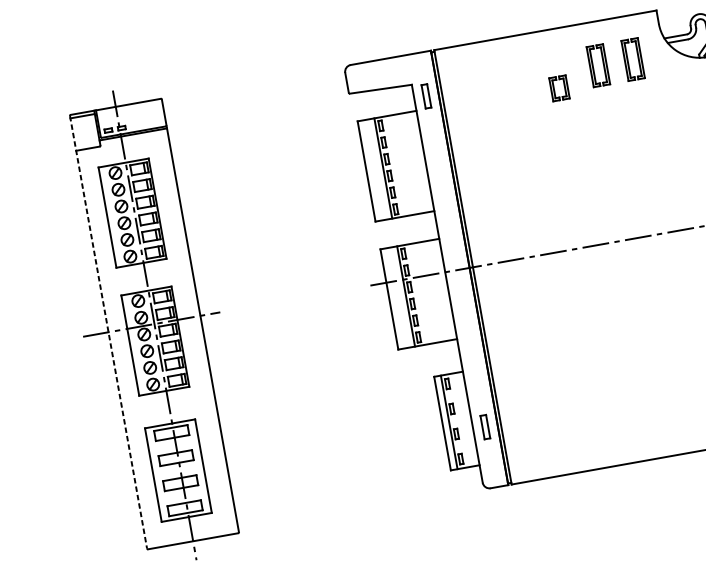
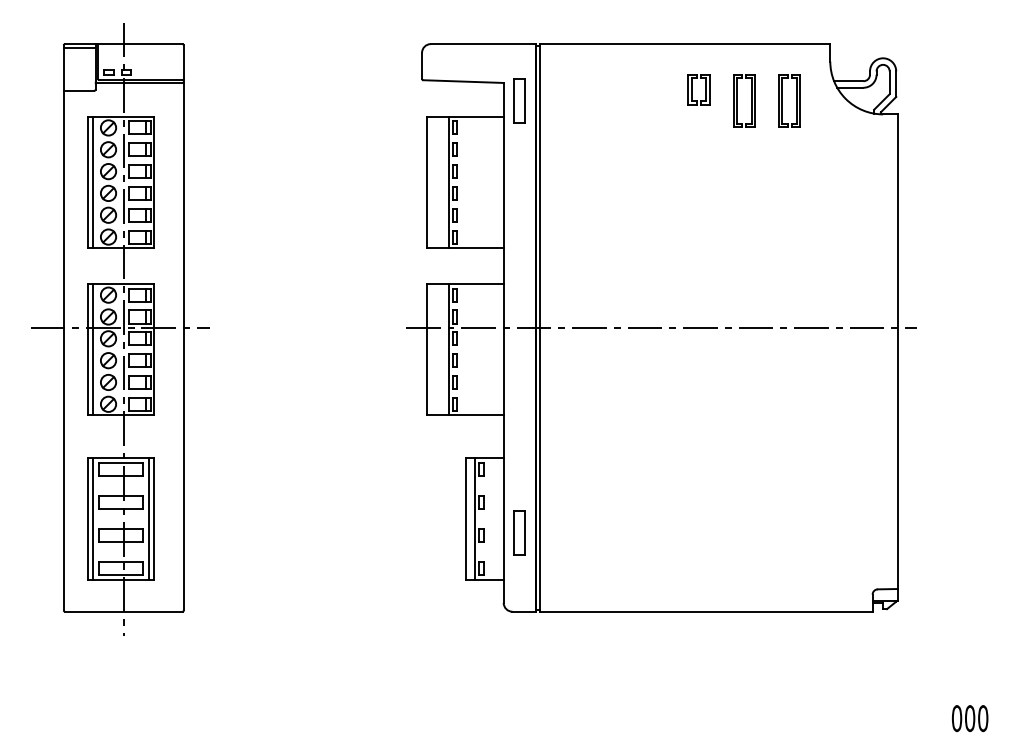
part: (559, 88) -> (698, 89), moved
part: (426, 96) -> (519, 100), size x1.43
line: (111, 216) -> (93, 182), added
line: (108, 332) -> (63, 328), dashed -> solid
line: (134, 344) -> (93, 349), added
part: (485, 426) -> (519, 532), size x1.43
line: (199, 466) -> (148, 518), added
line: (157, 474) -> (93, 518), added

